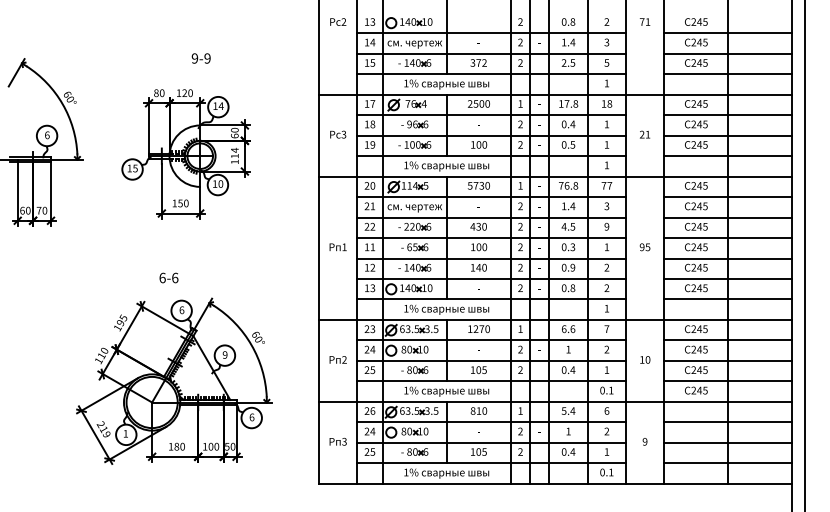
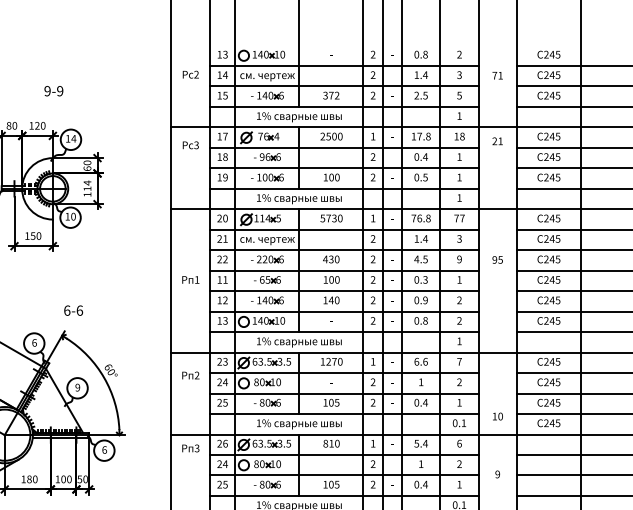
text: (338, 21) -> (191, 74), moved
text: (645, 21) -> (498, 75), moved
text: (338, 134) -> (191, 145), moved
text: (645, 134) -> (498, 141), moved
text: (644, 247) -> (497, 260), moved
text: (168, 277) -> (73, 310), moved
text: (337, 359) -> (190, 375), moved
text: (645, 359) -> (498, 416), moved
text: (337, 441) -> (190, 448), moved

